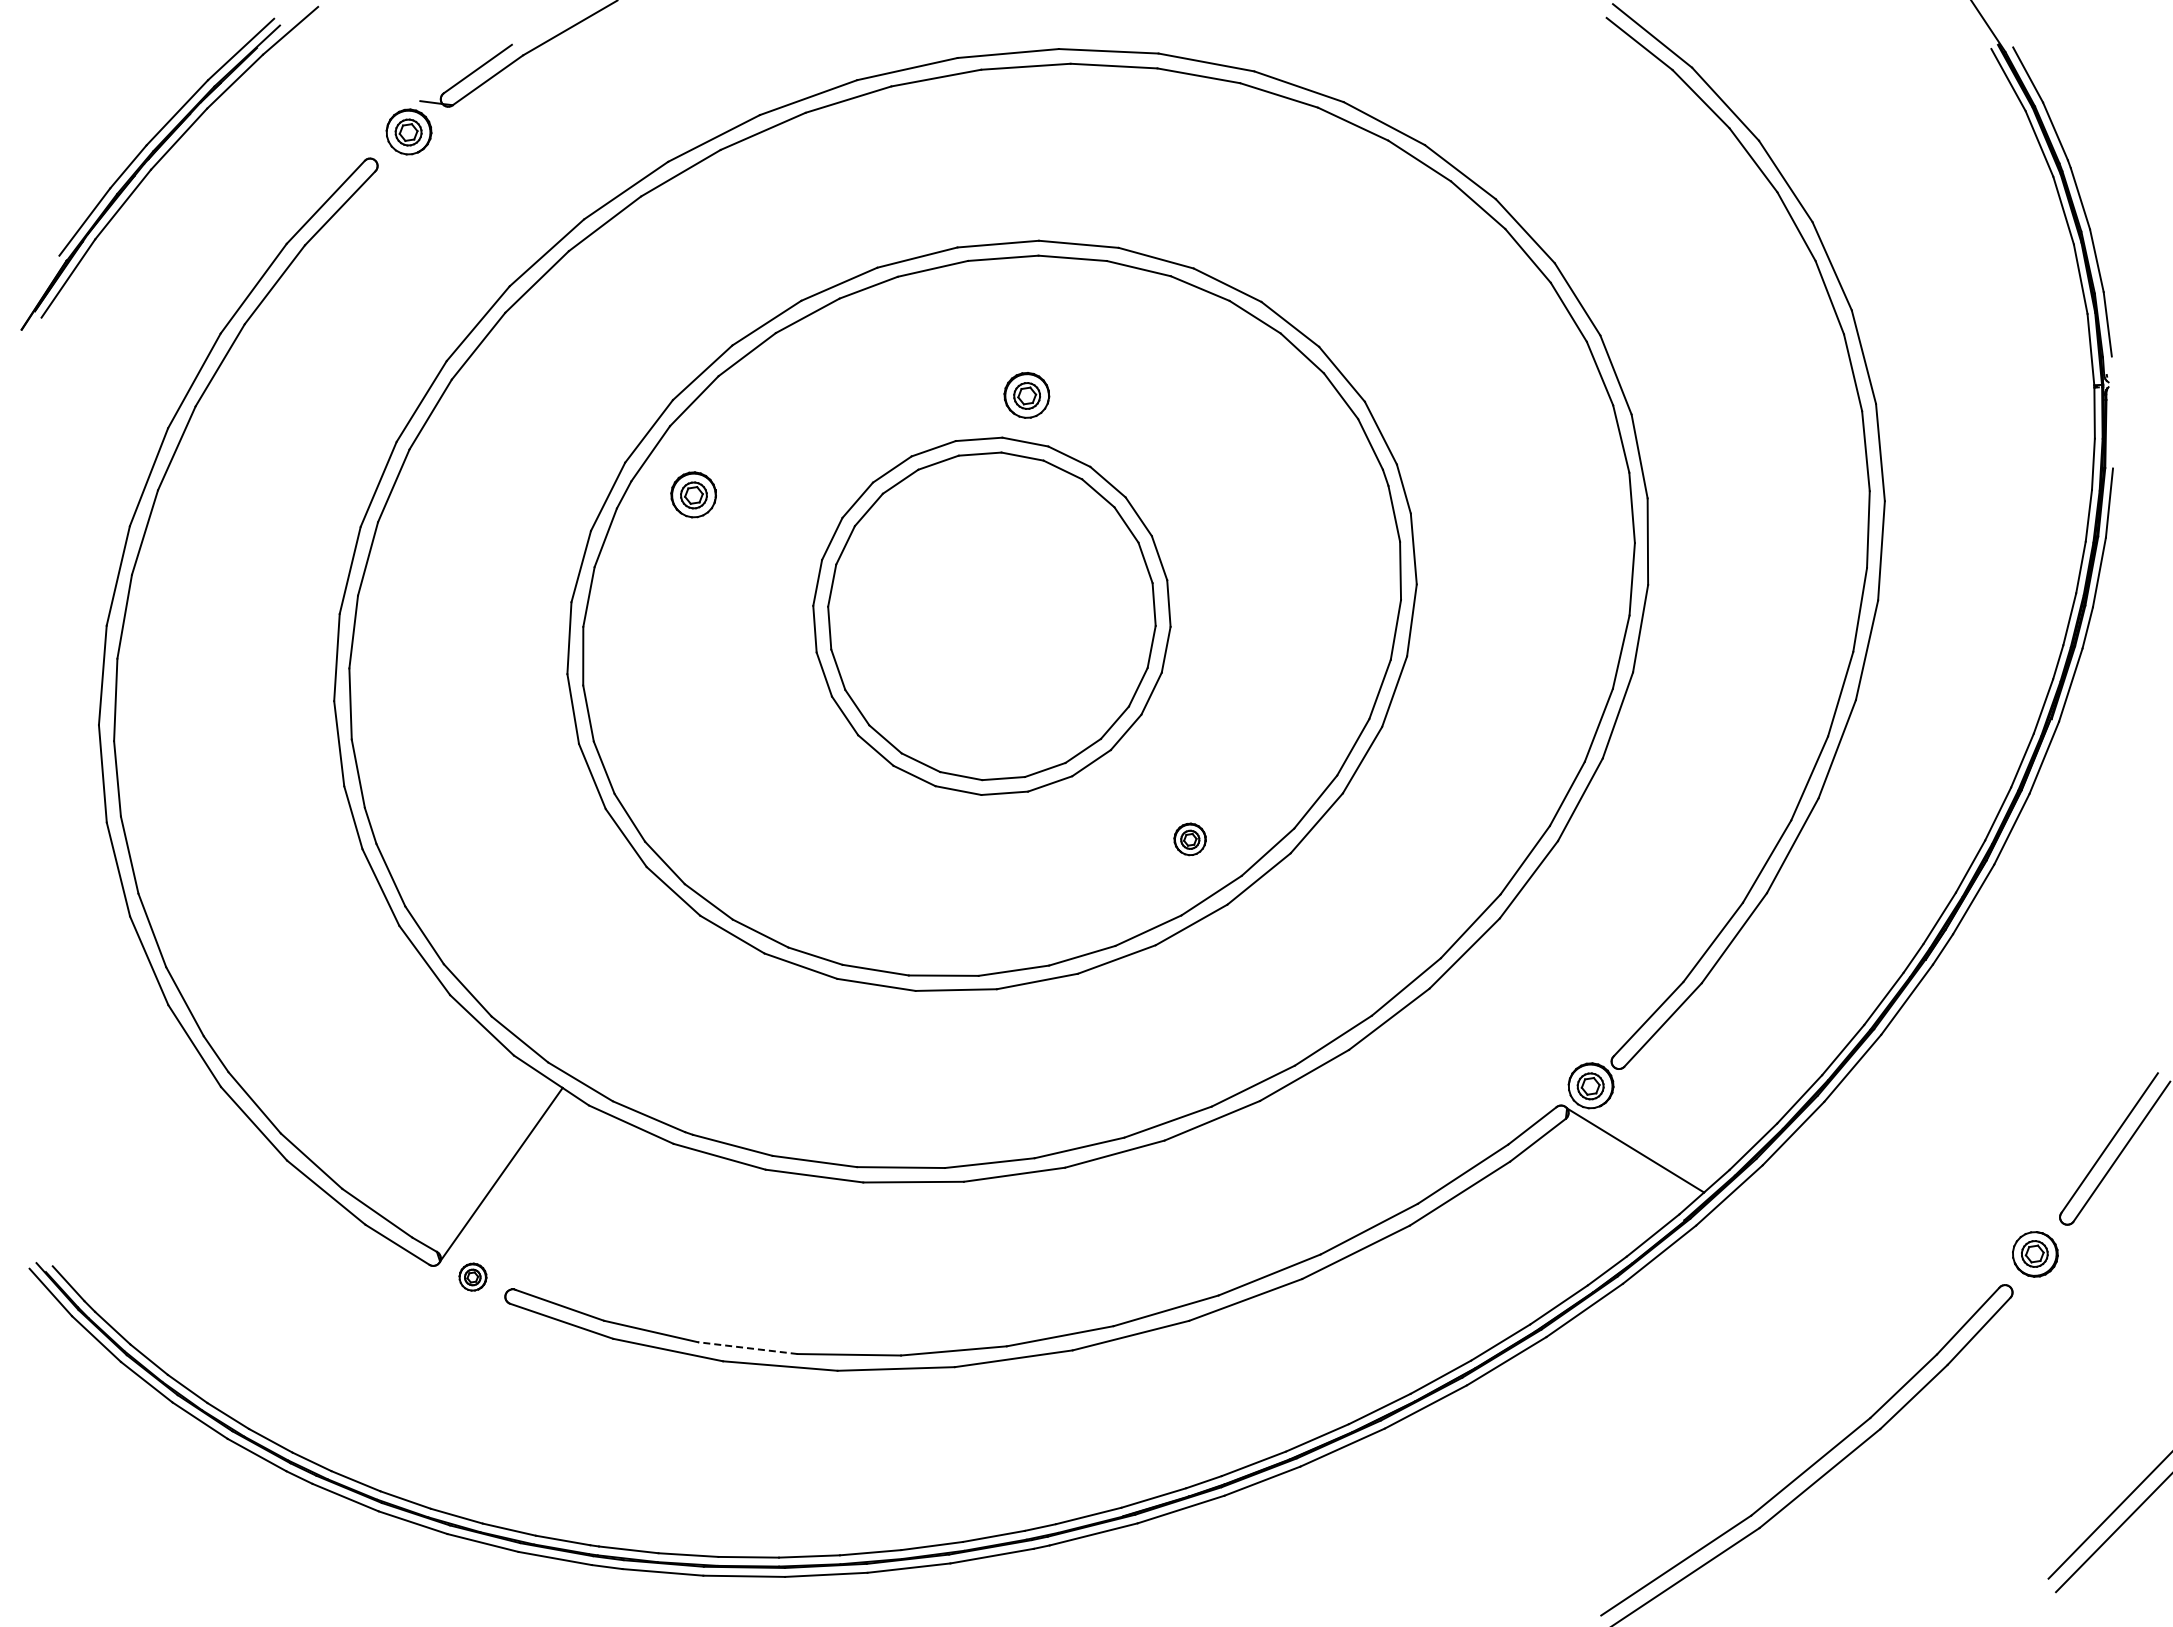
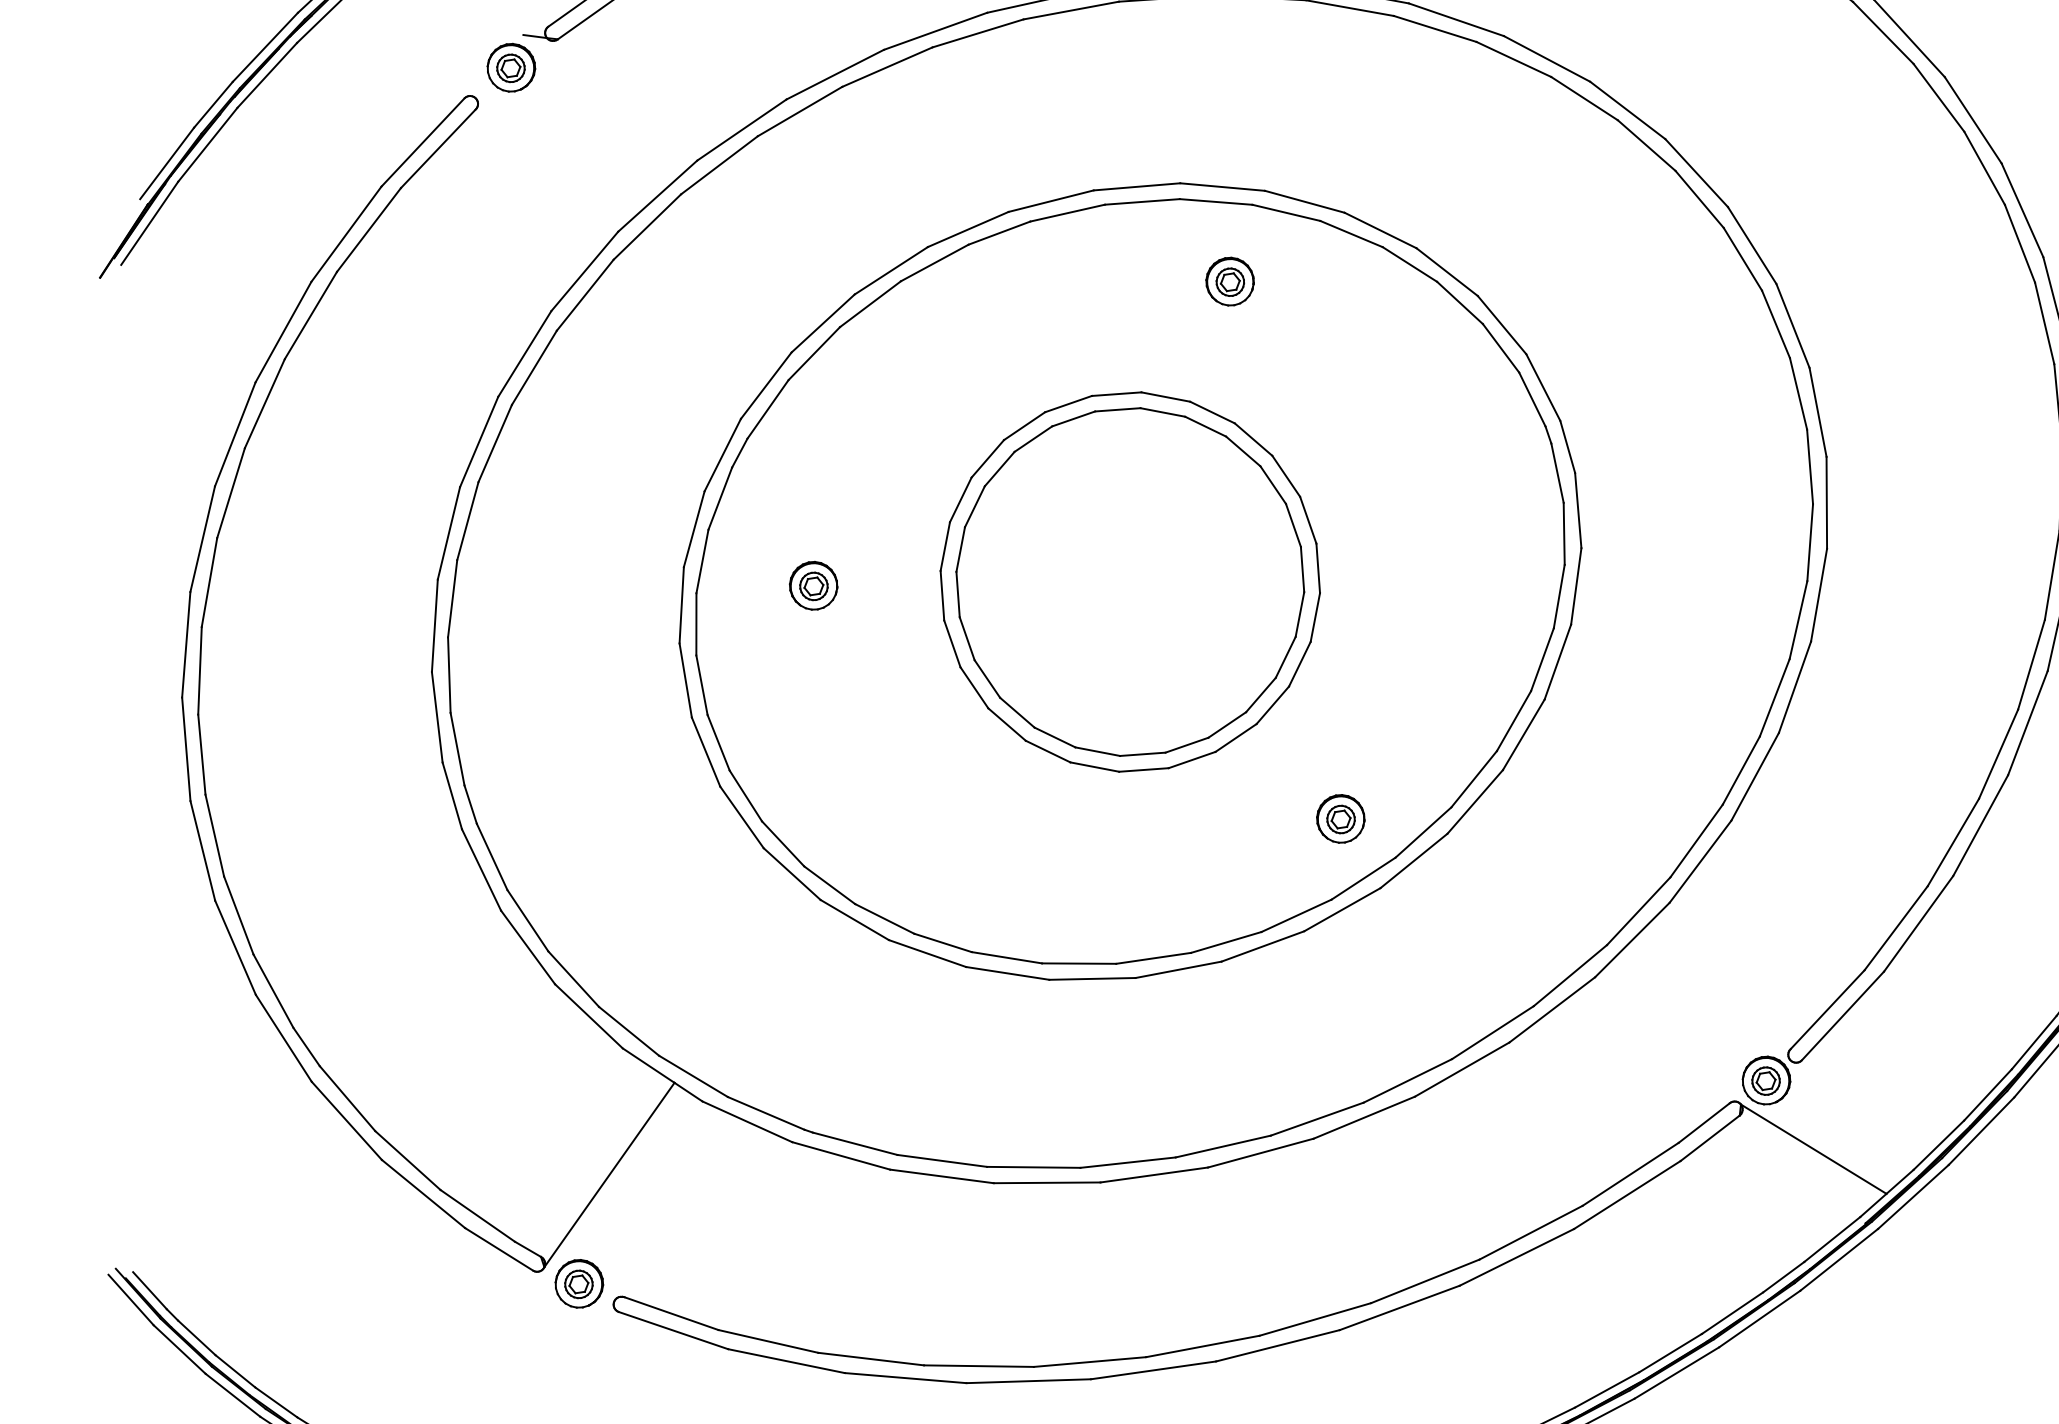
part: (1026, 395) -> (1229, 281), moved
part: (693, 494) -> (813, 585), moved
part: (1189, 839) -> (1340, 819), size x1.43
part: (472, 1276) -> (578, 1283), size x1.67
line: (747, 1348) -> (870, 1359), dashed -> solid

